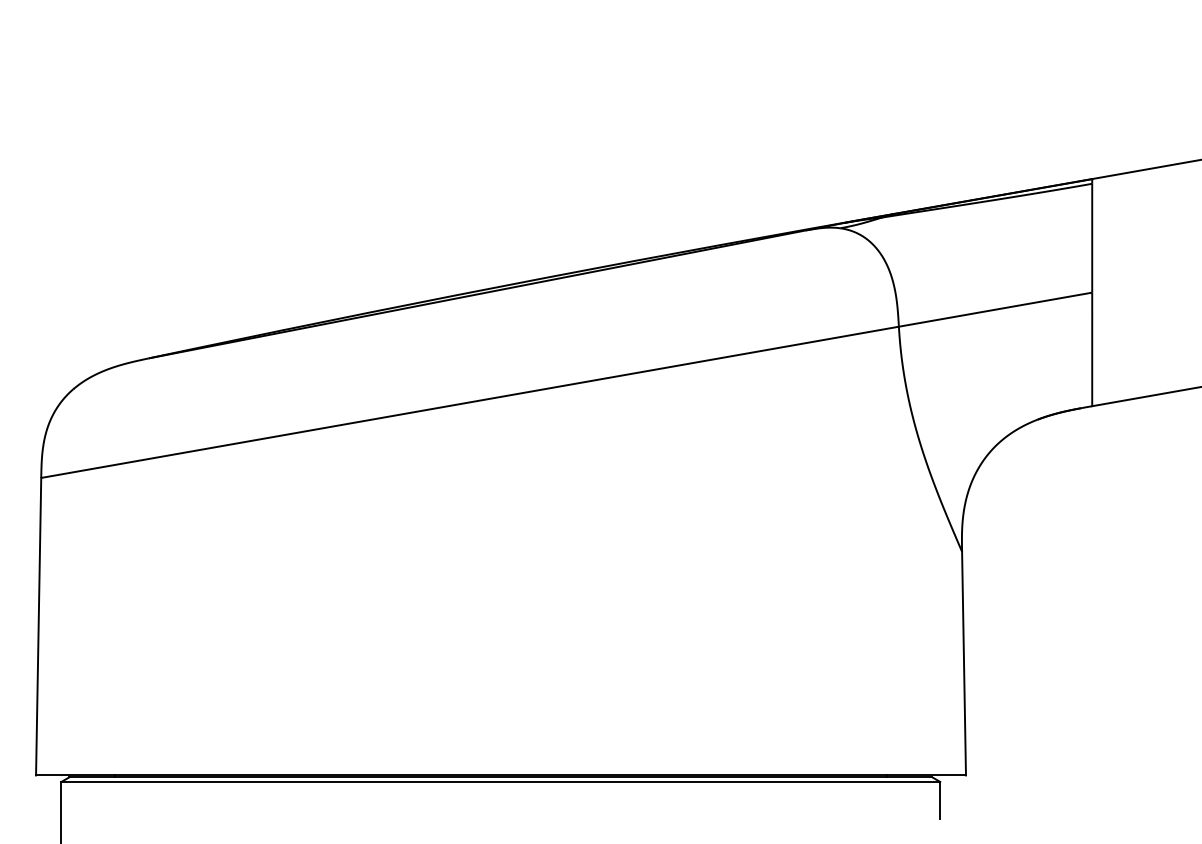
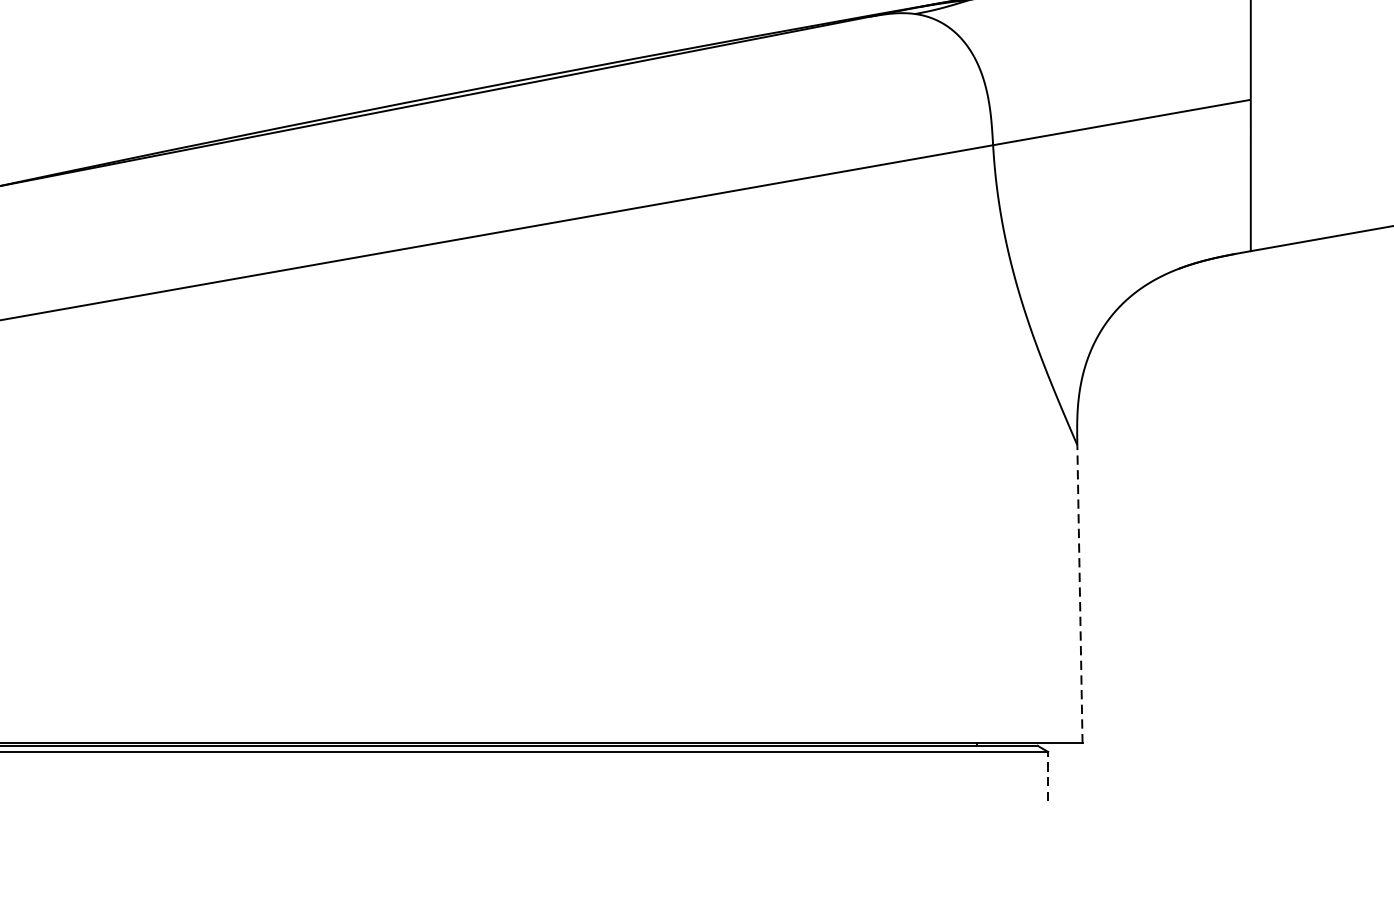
line: (964, 663) -> (1080, 594), solid -> dashed
line: (940, 799) -> (1048, 775), solid -> dashed

